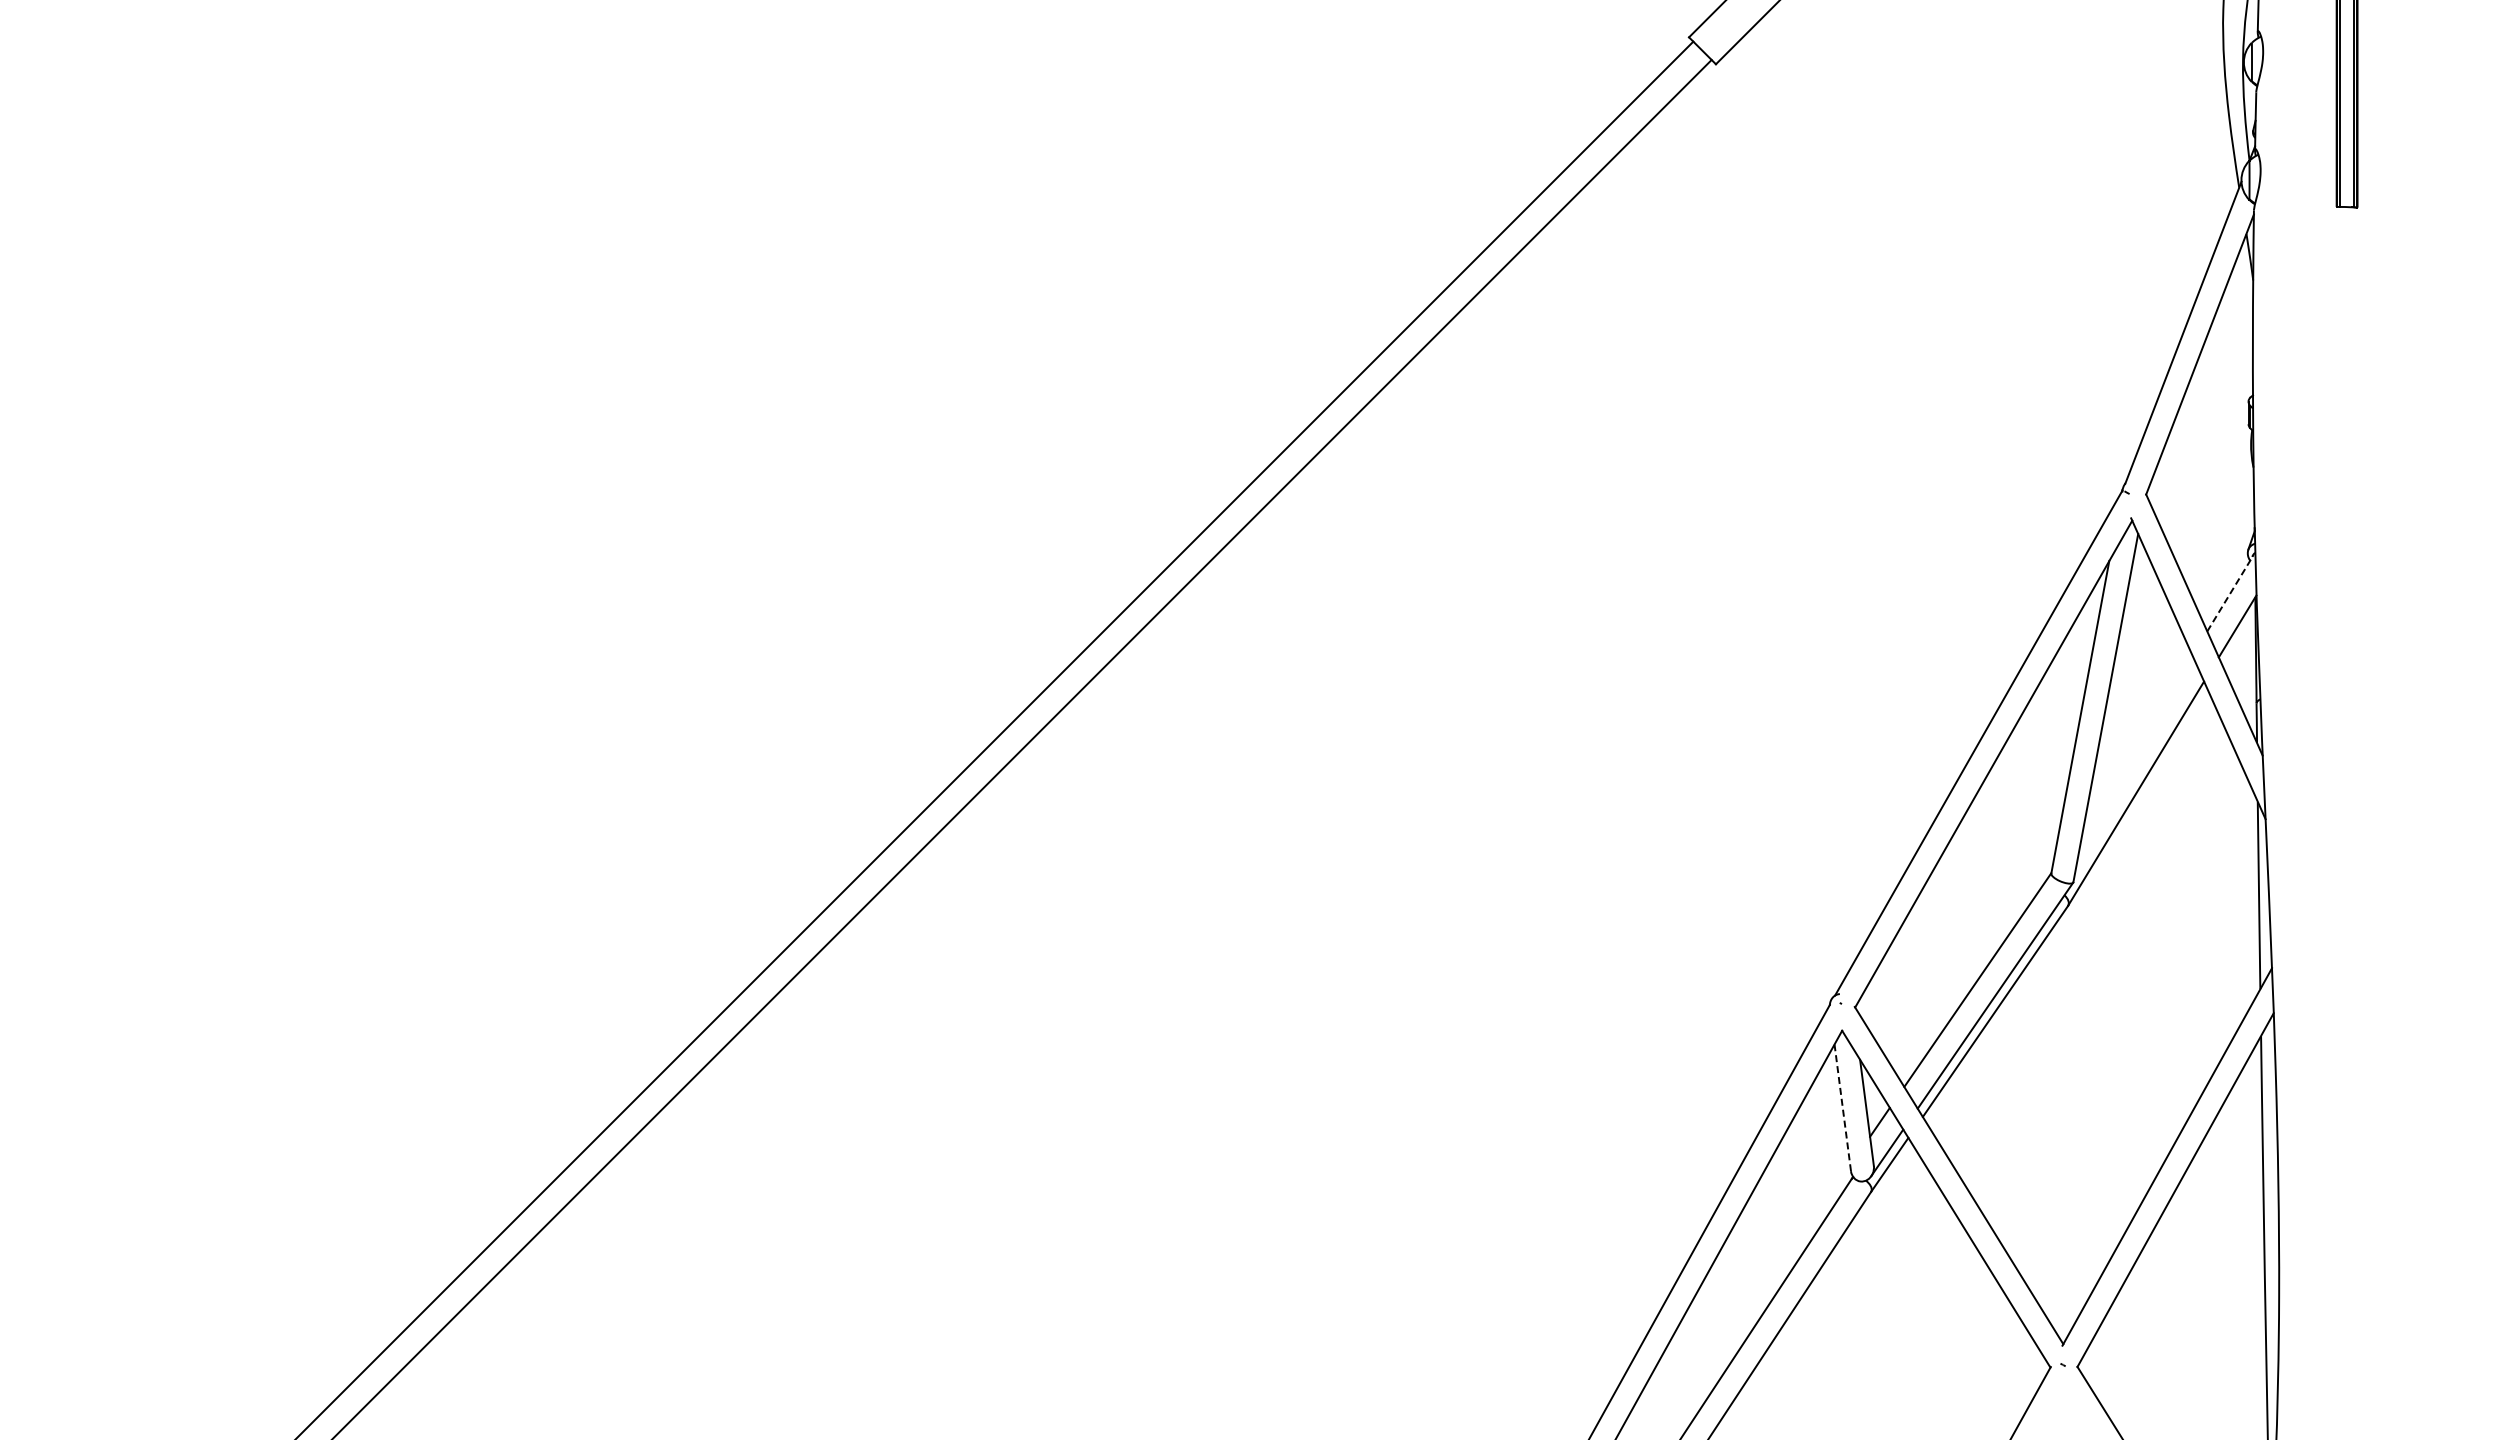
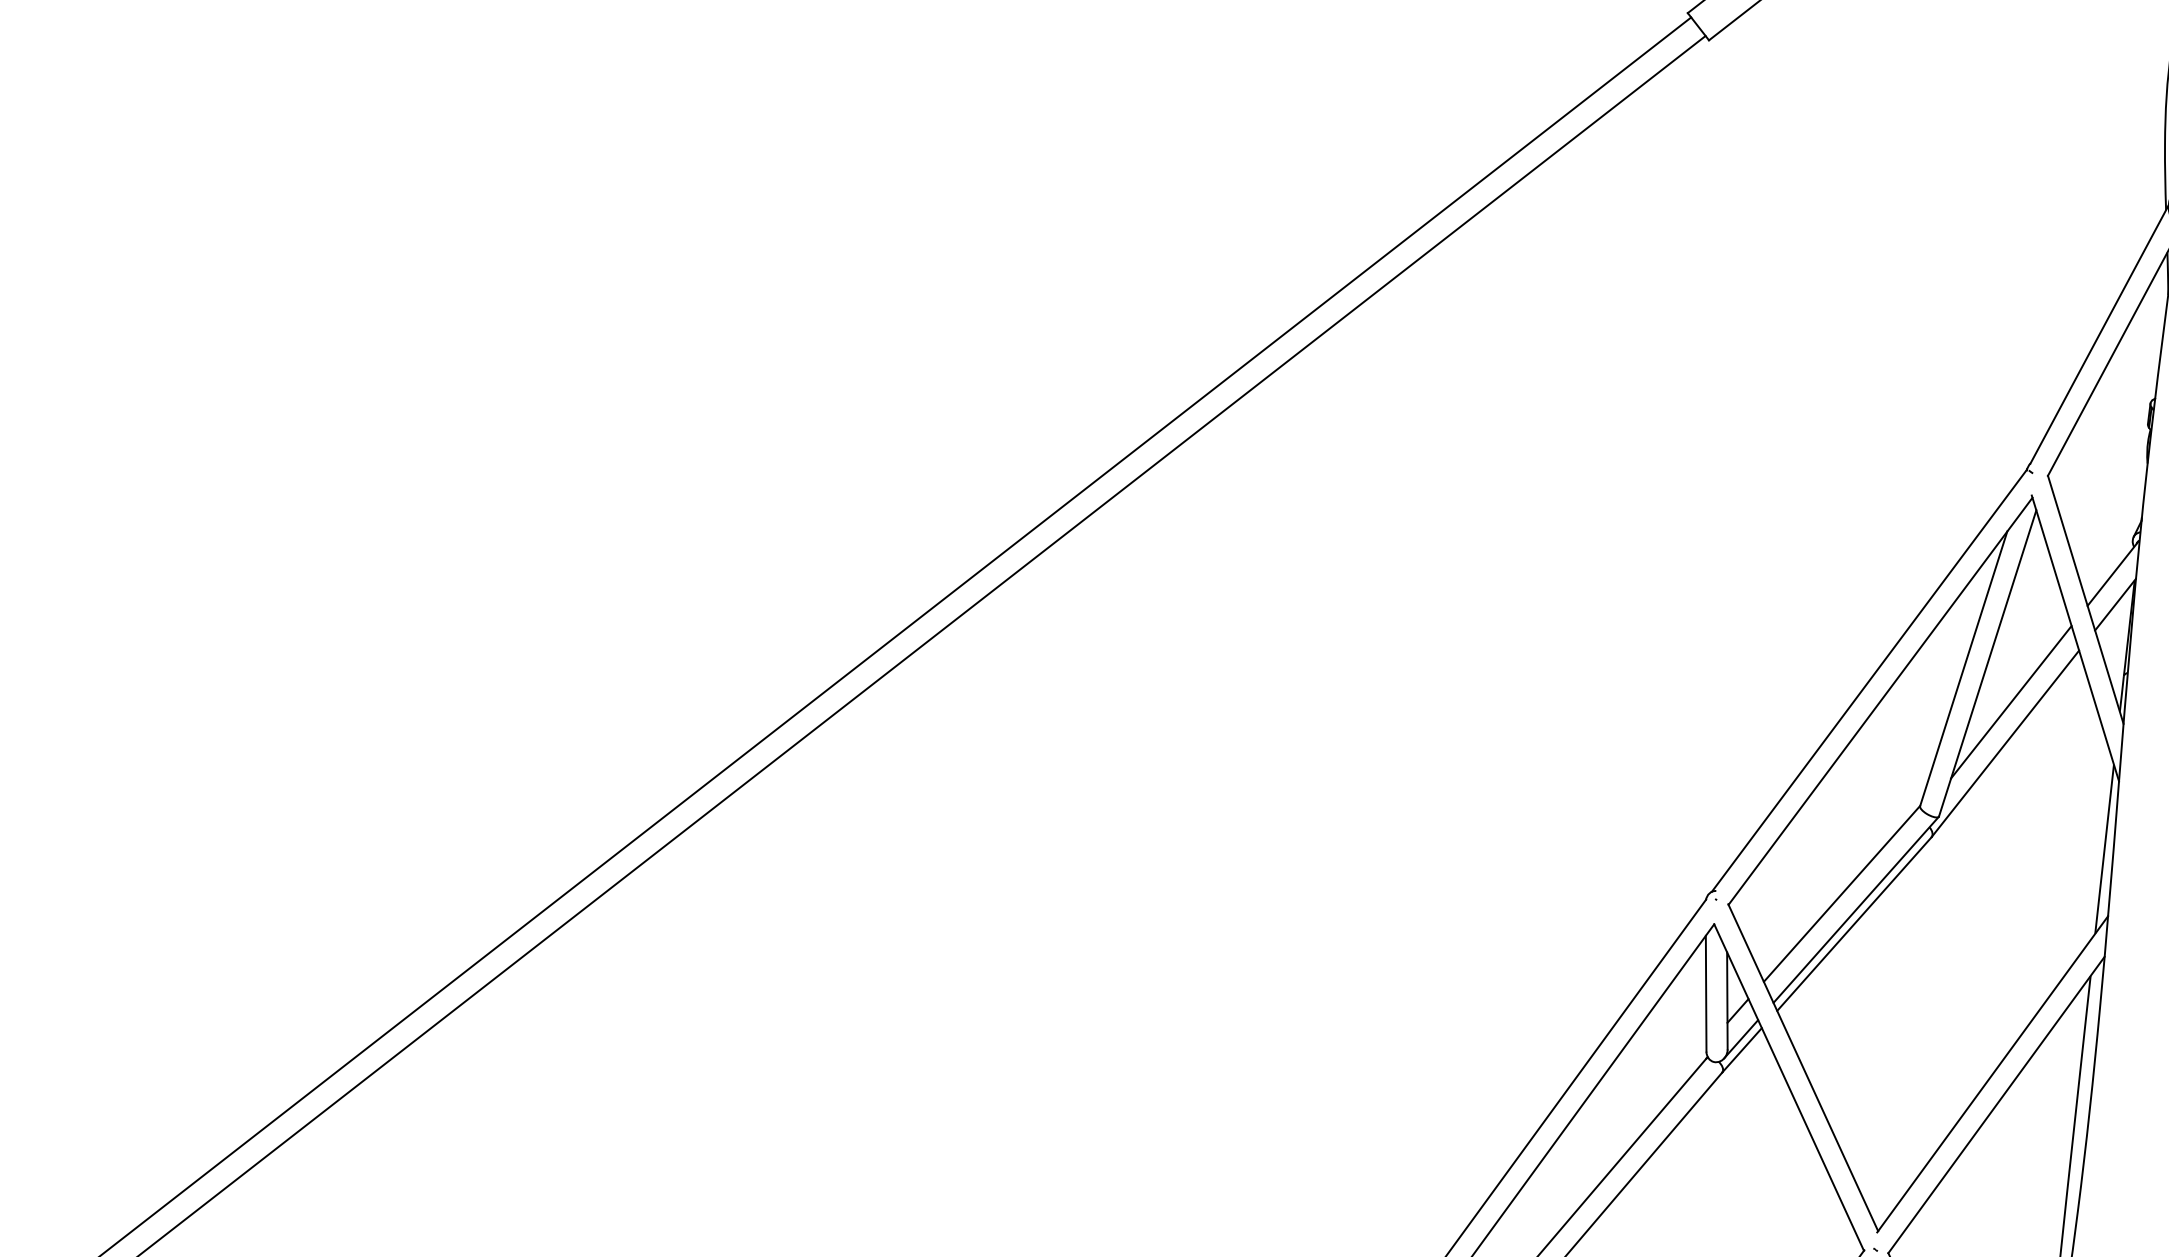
line: (2230, 593) -> (2112, 574), dashed -> solid
line: (2136, 746) -> (2011, 701), added
line: (1842, 1107) -> (1705, 993), dashed -> solid

